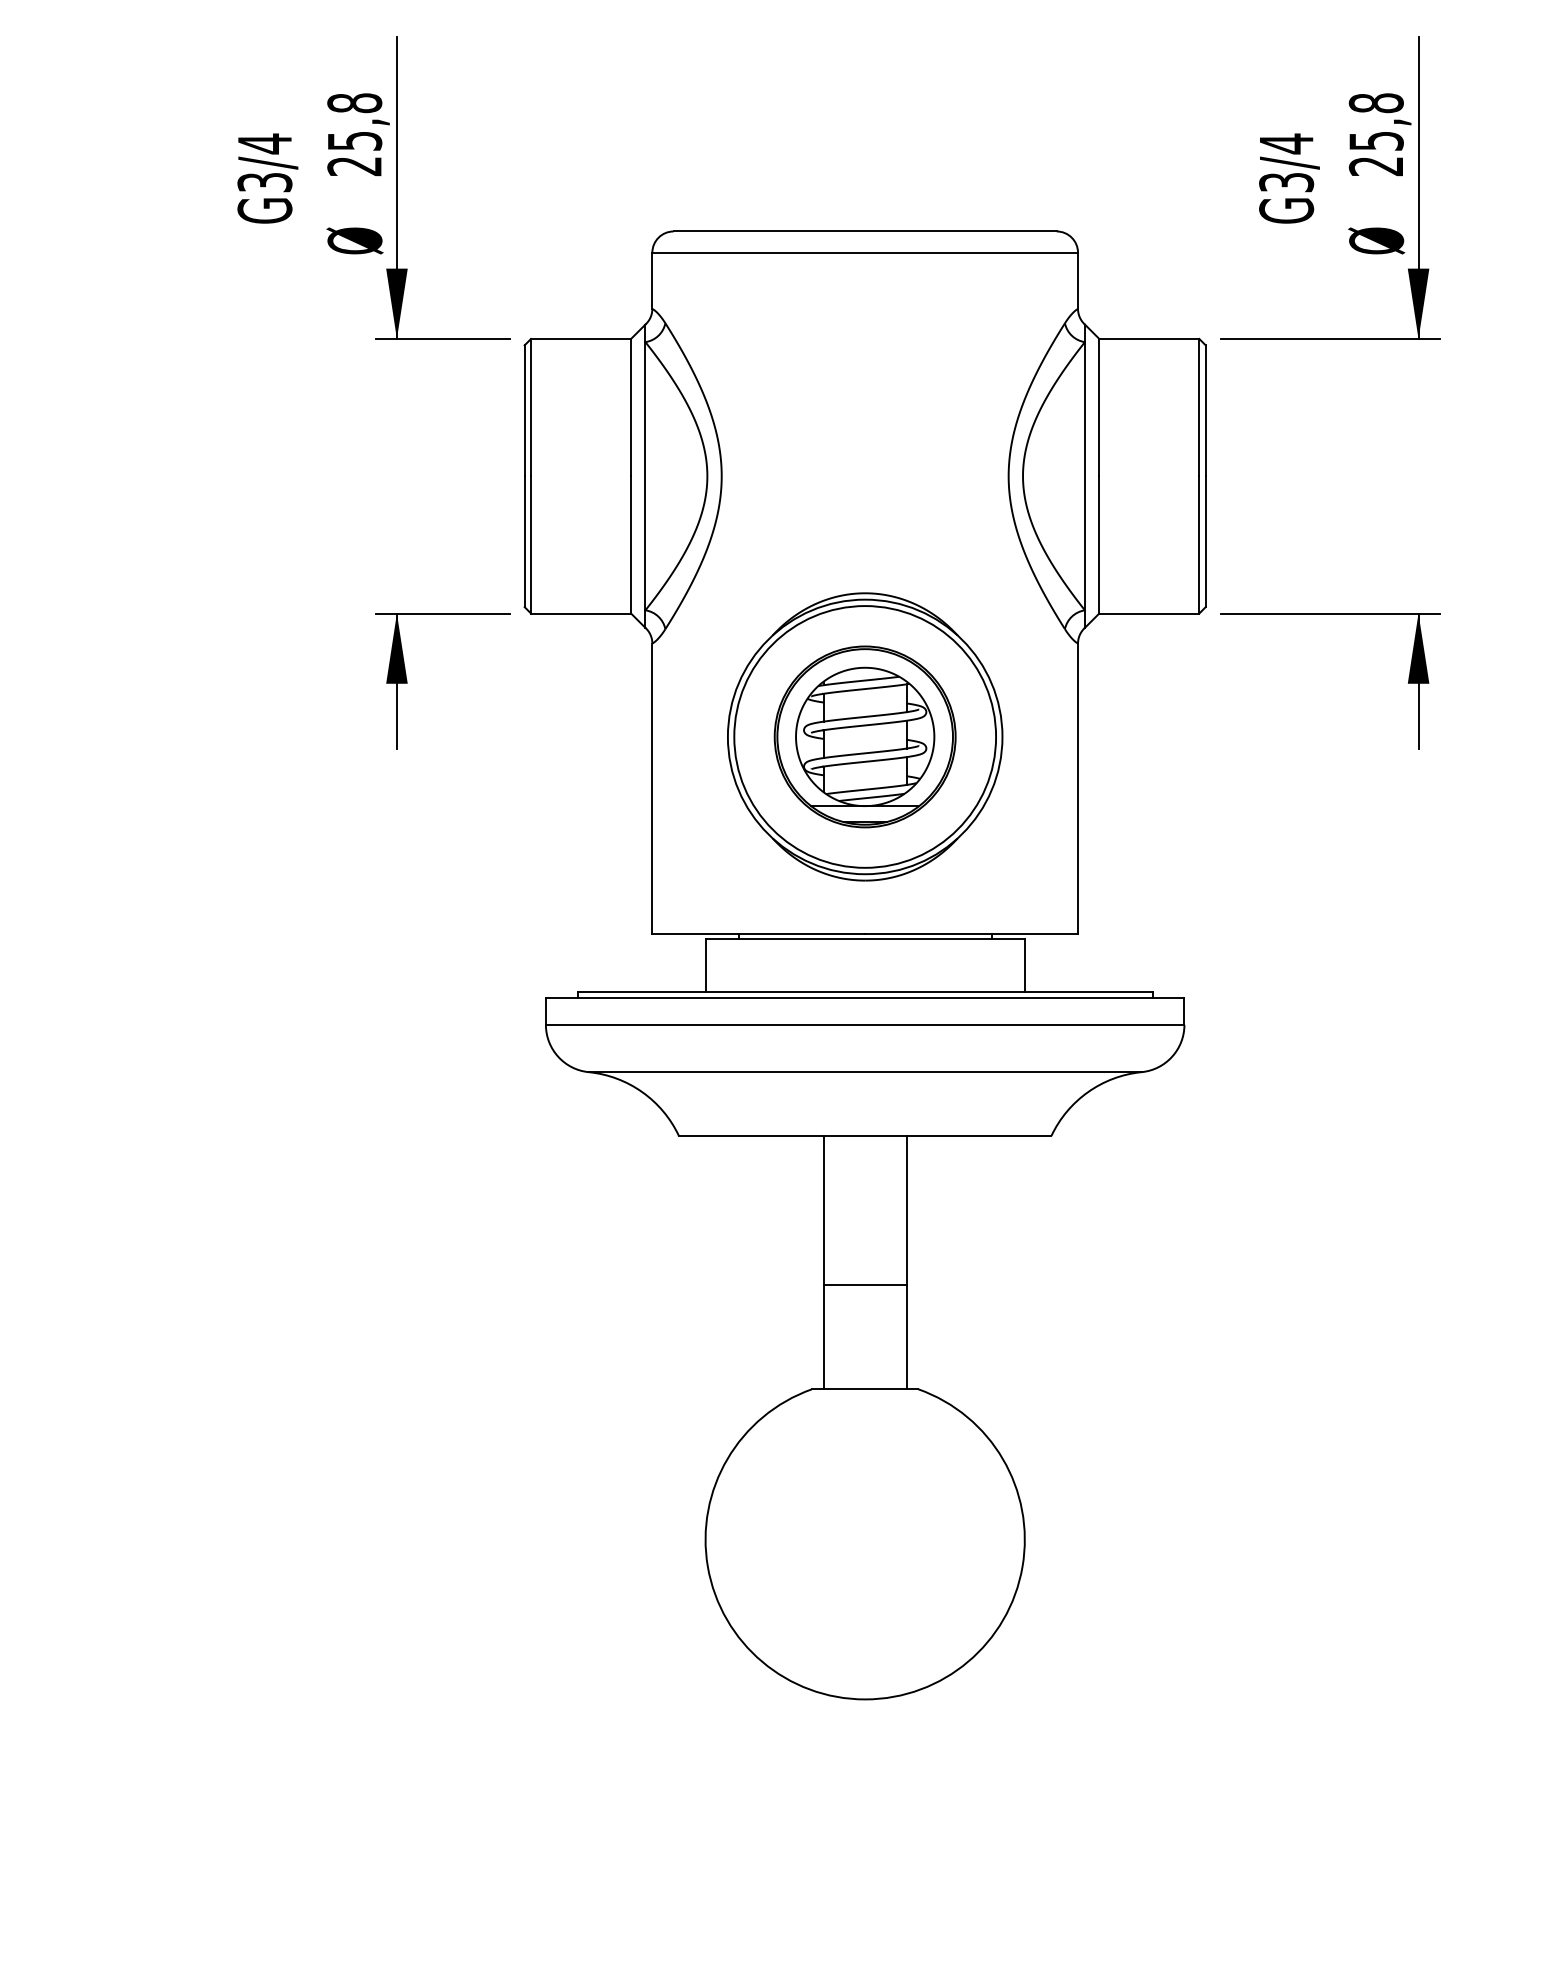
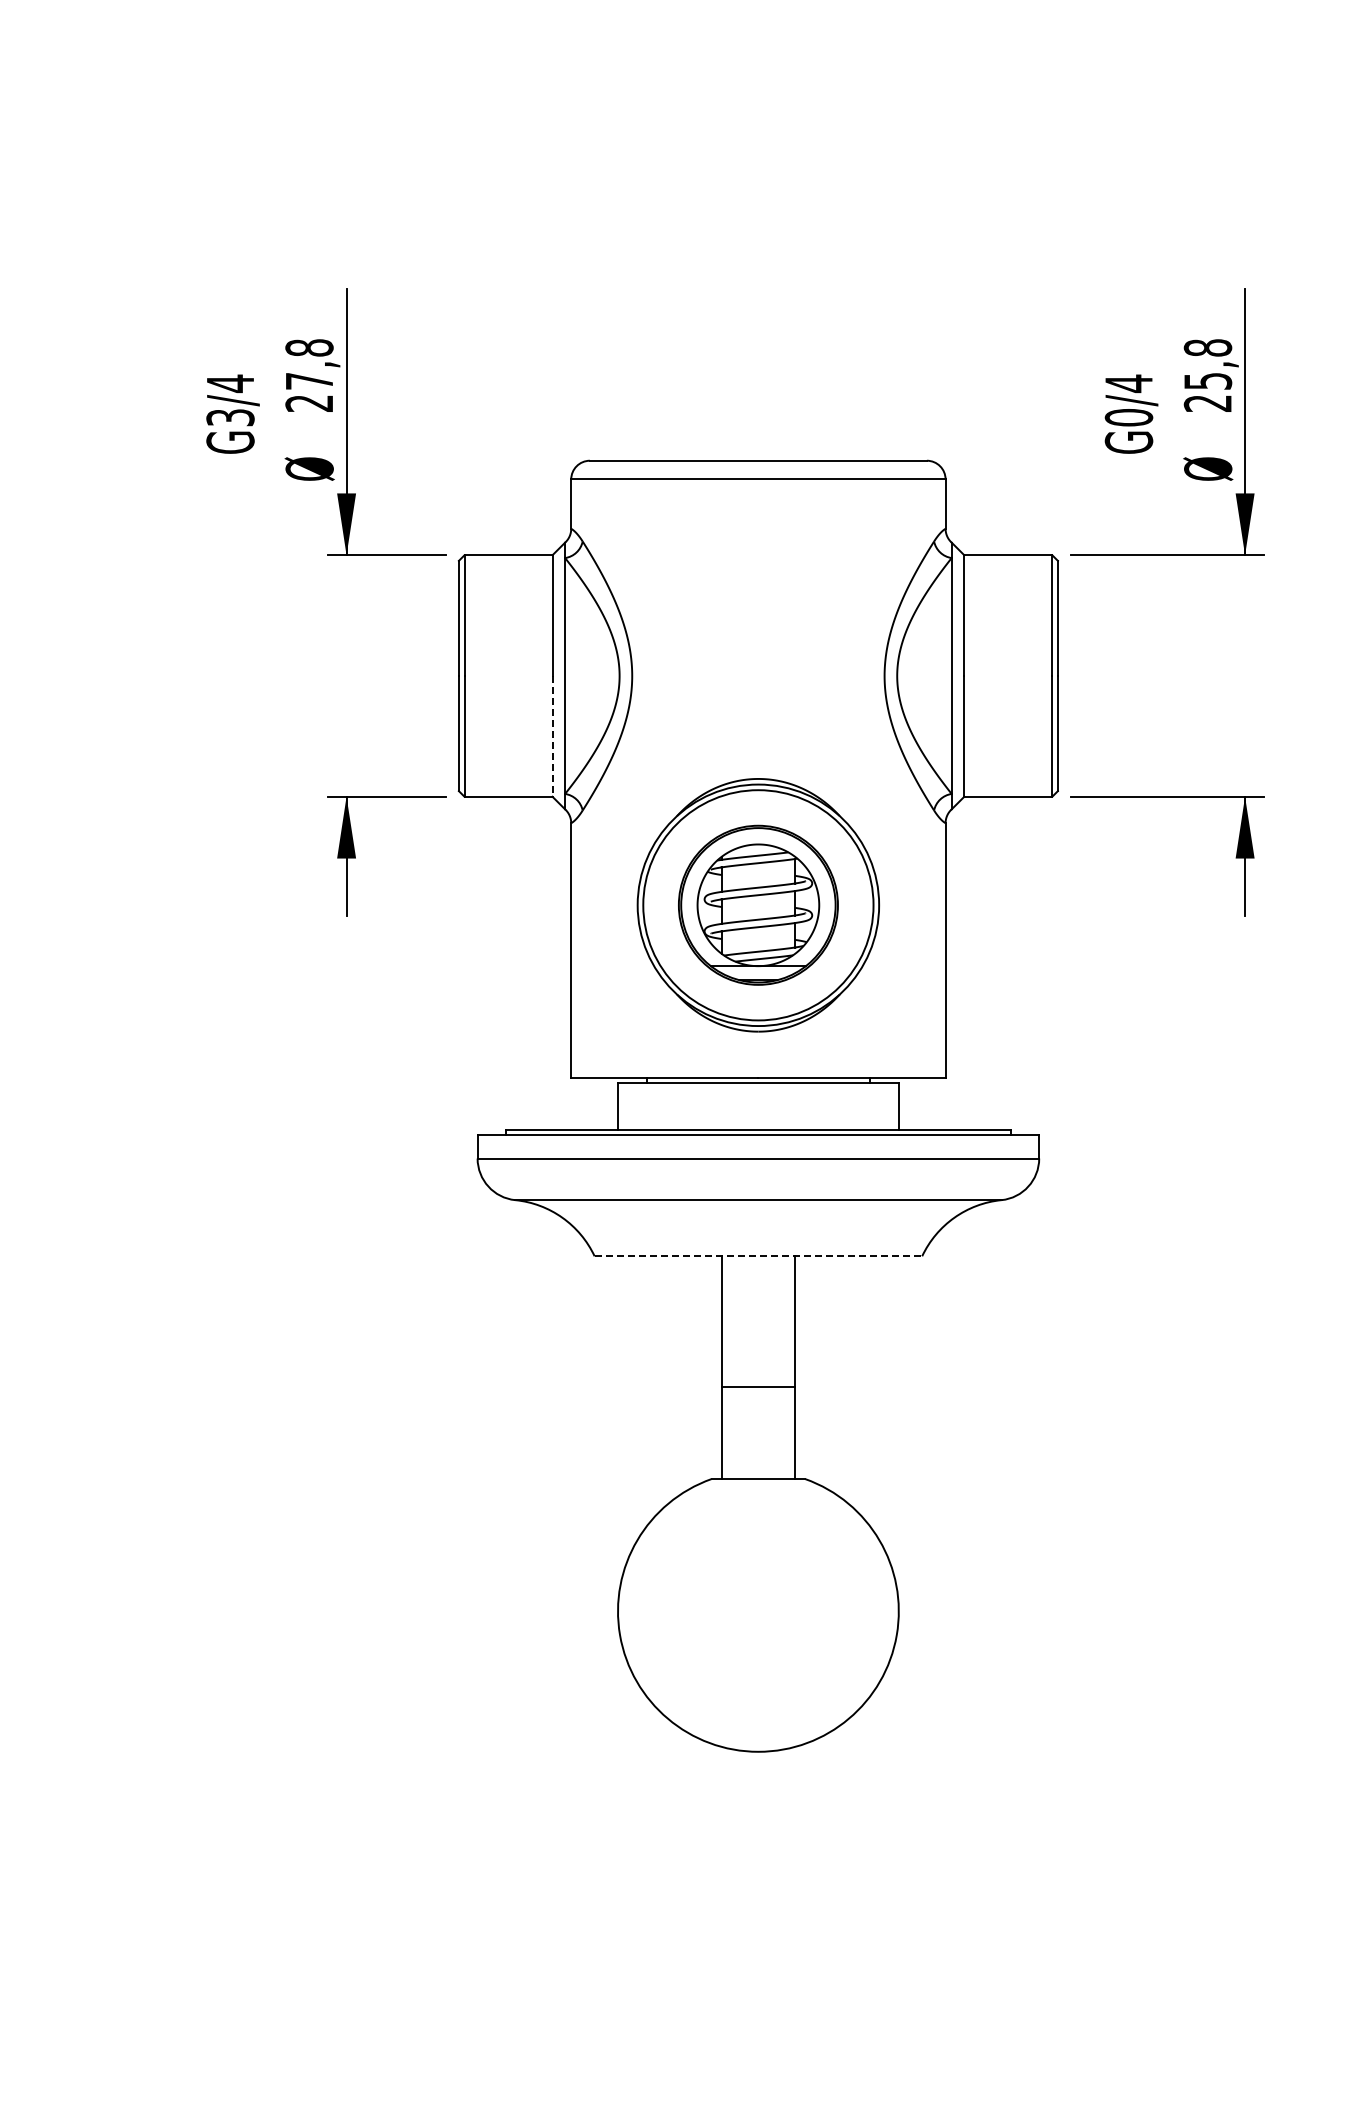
text: (354, 141) -> (309, 381), 25,8 -> 27,8
text: (1285, 182) -> (1128, 417), G3/4 -> G0/4
line: (631, 545) -> (552, 736), solid -> dashed
line: (865, 1136) -> (758, 1256), solid -> dashed

